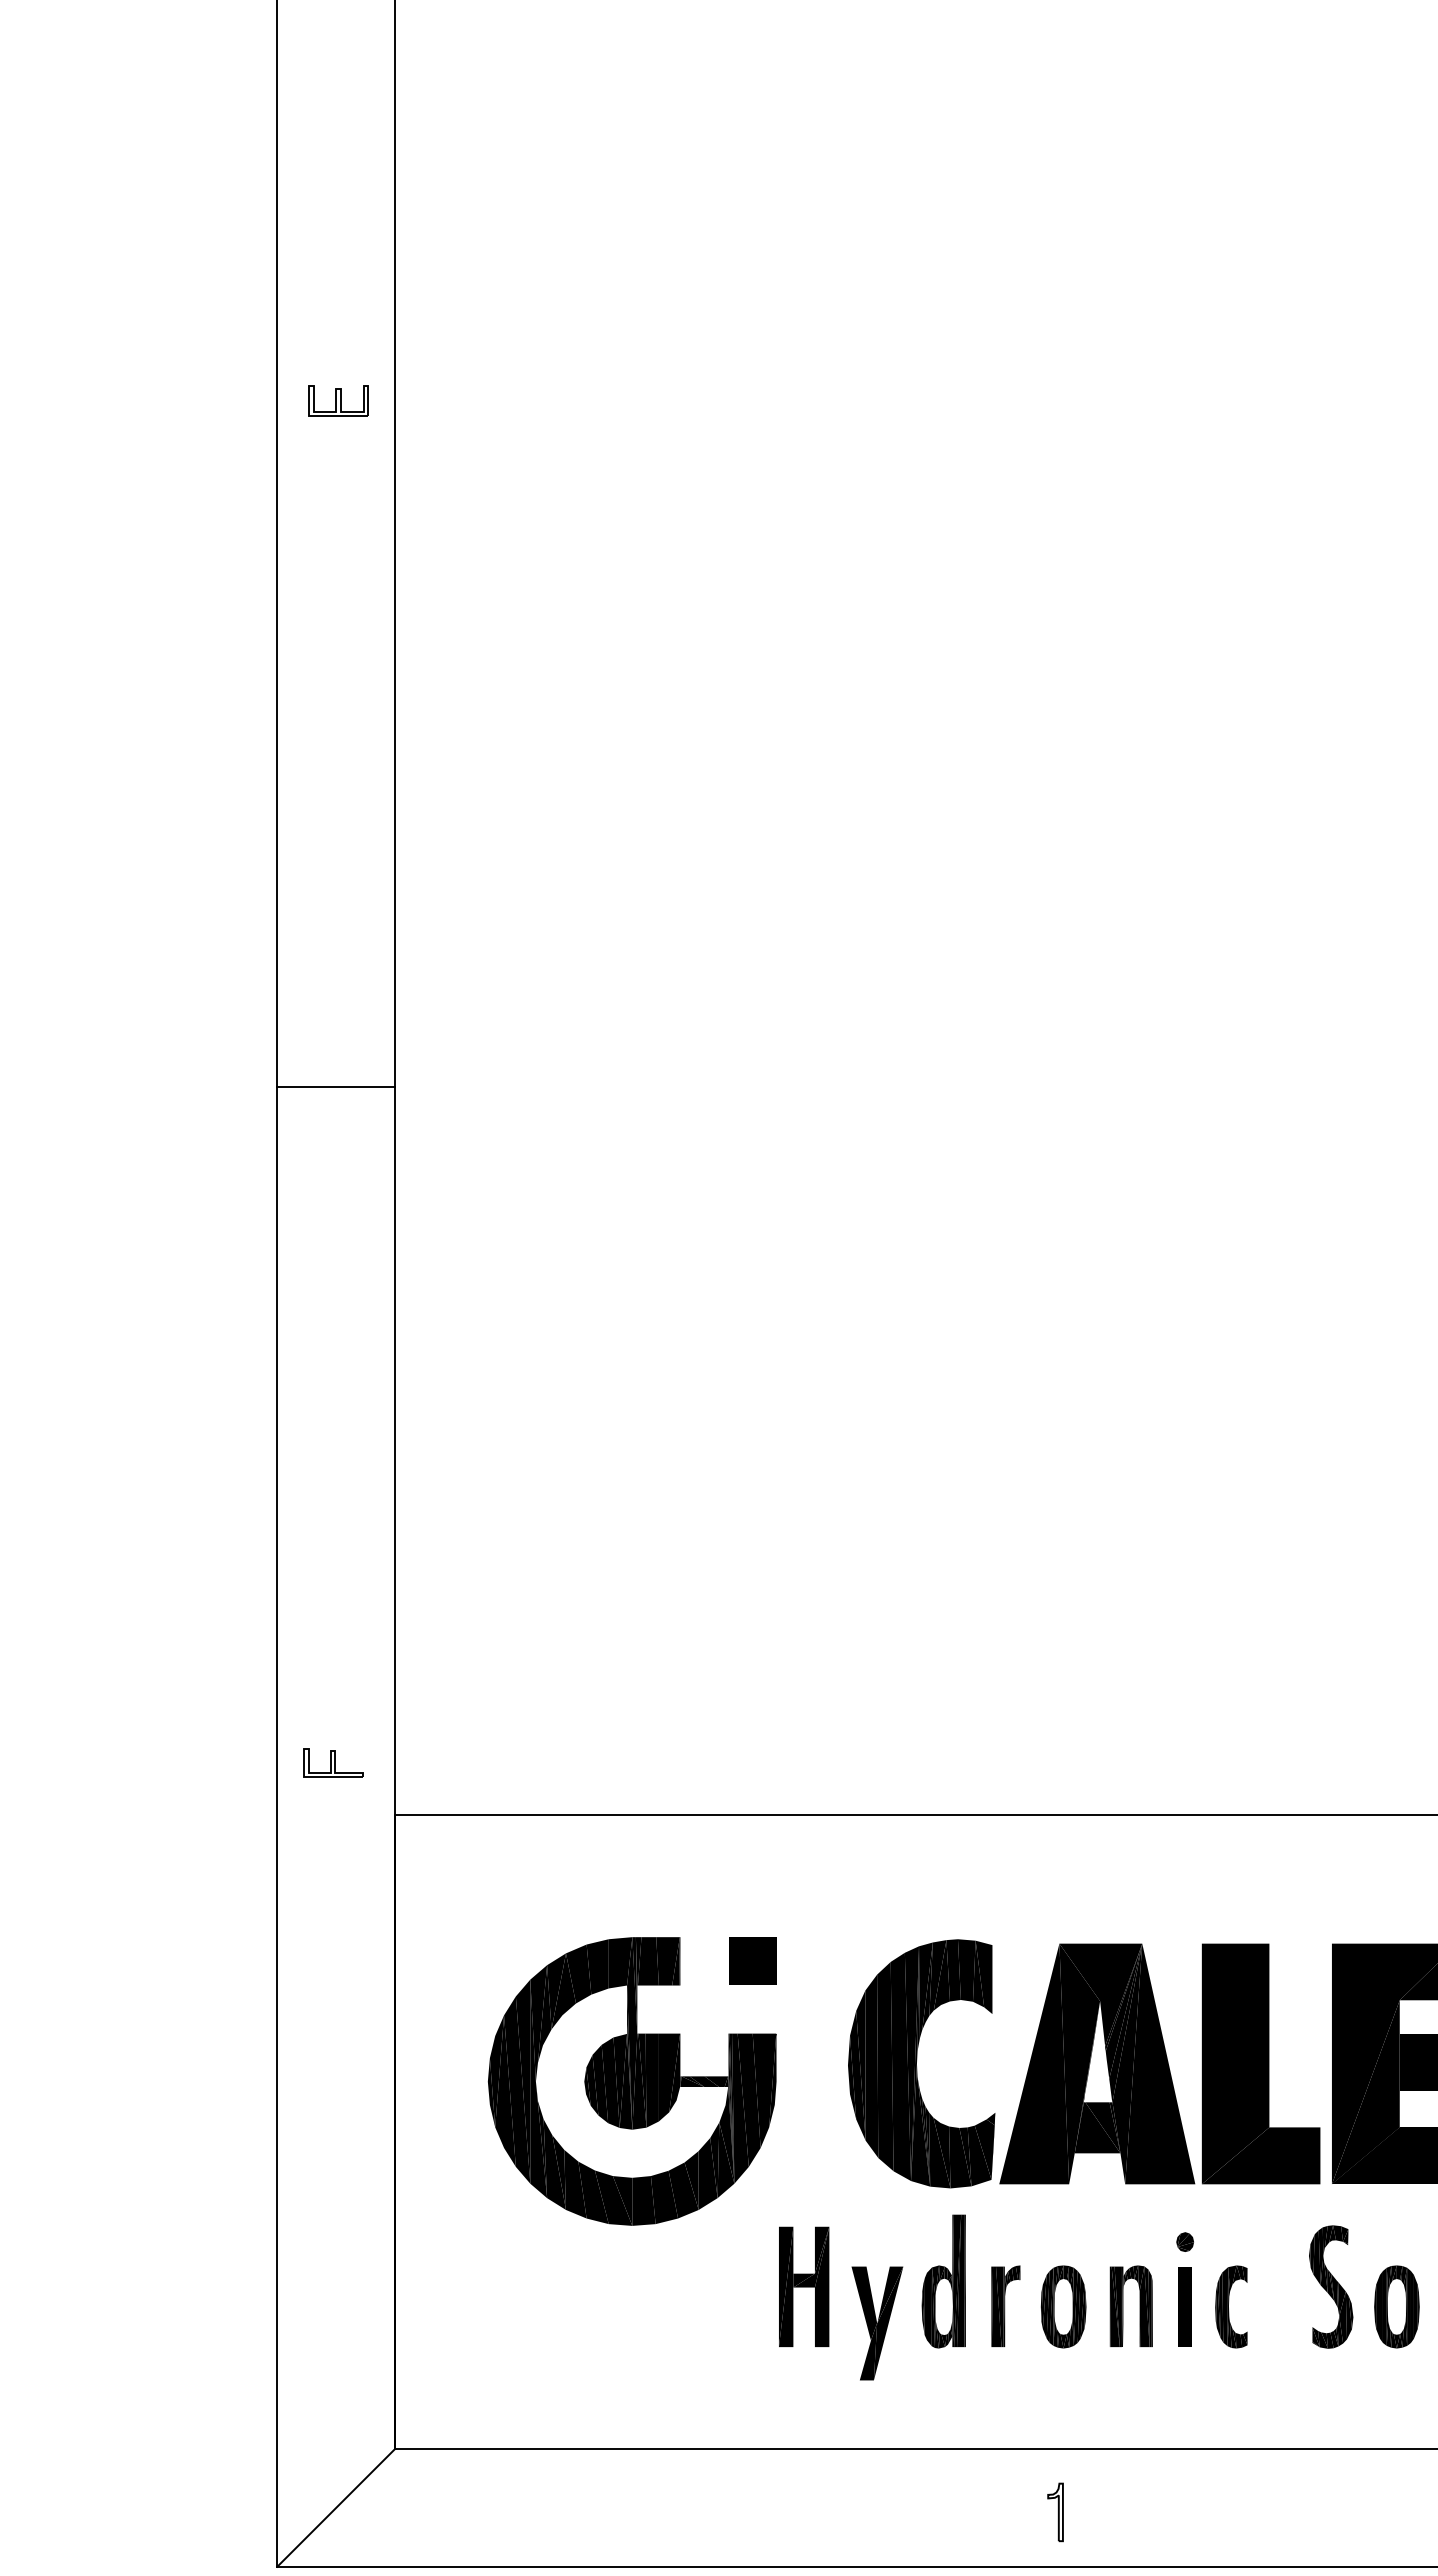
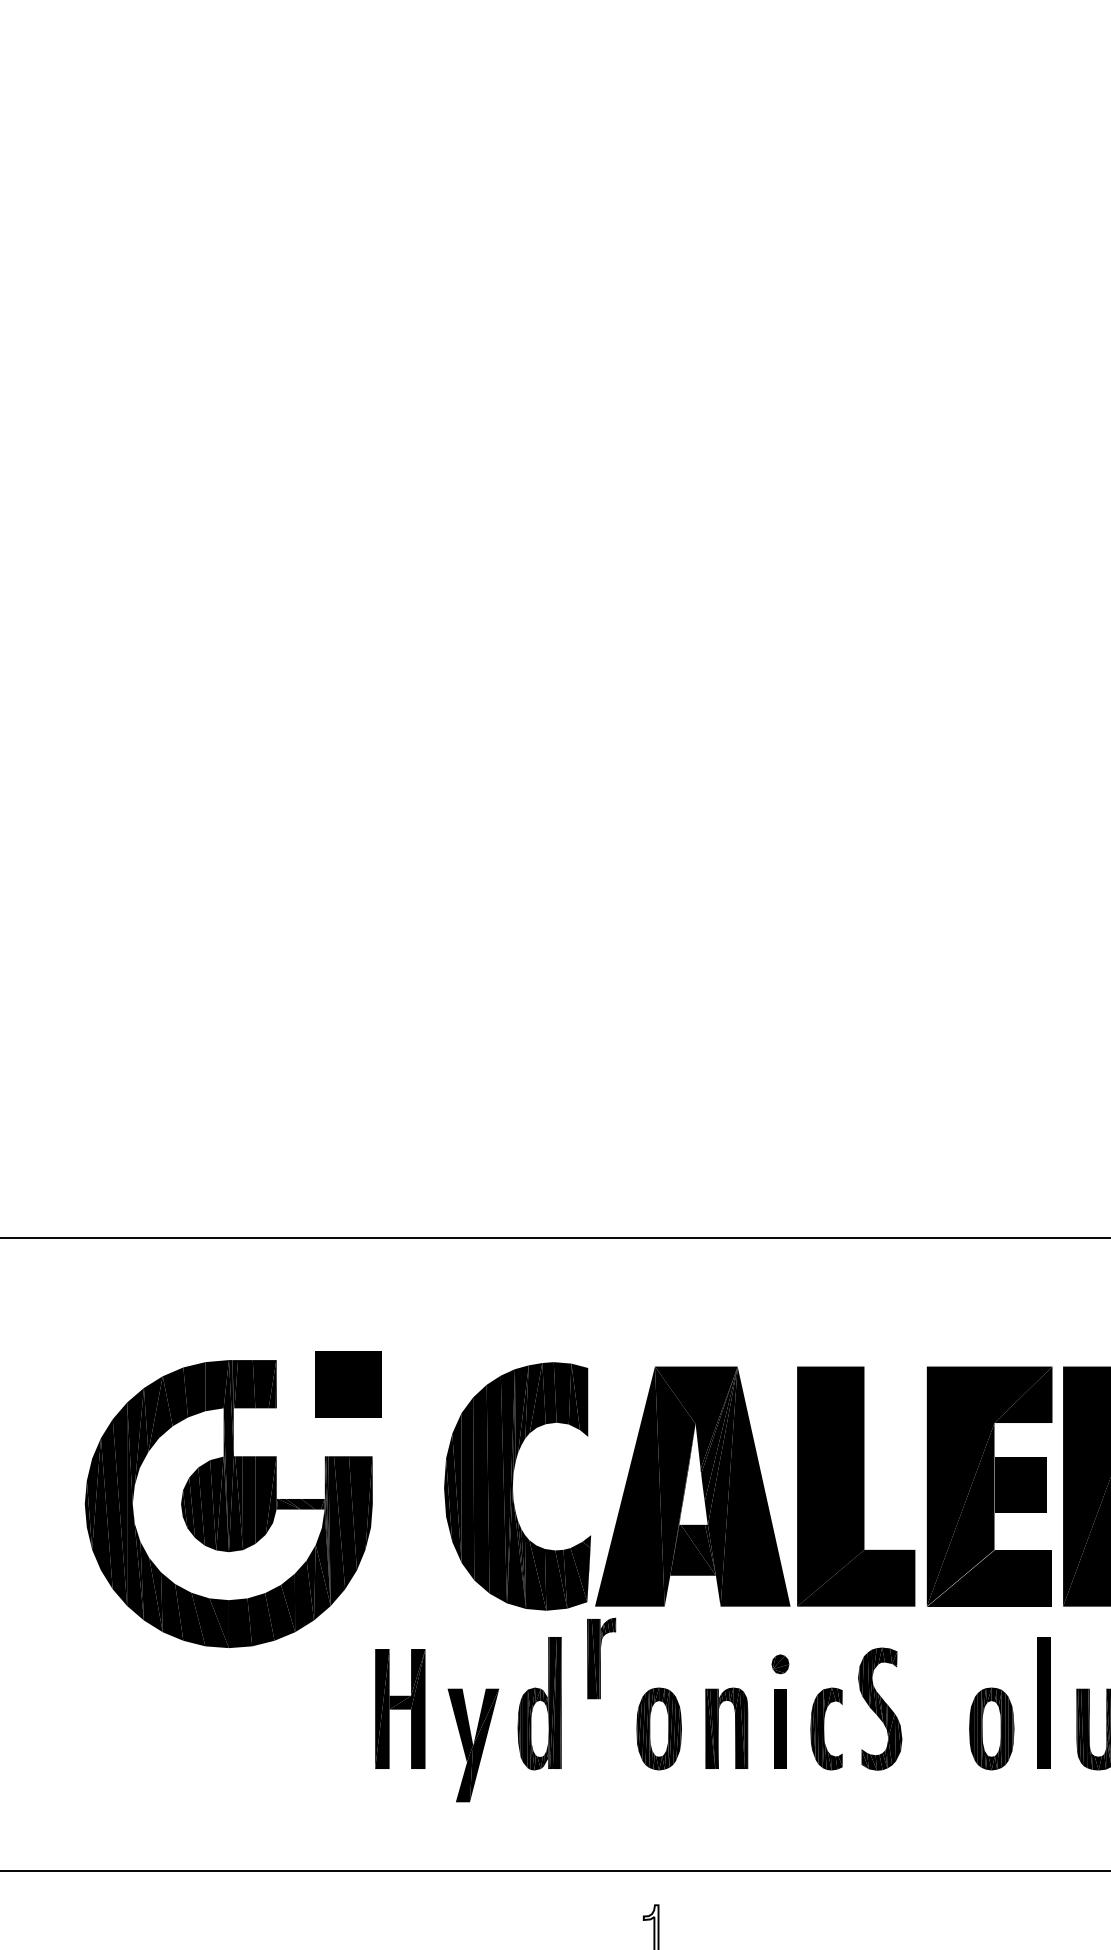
part: (752, 1960) -> (348, 1383), size x1.4
part: (1331, 2286) -> (880, 1708), moved
part: (1005, 2305) -> (601, 1657), moved

